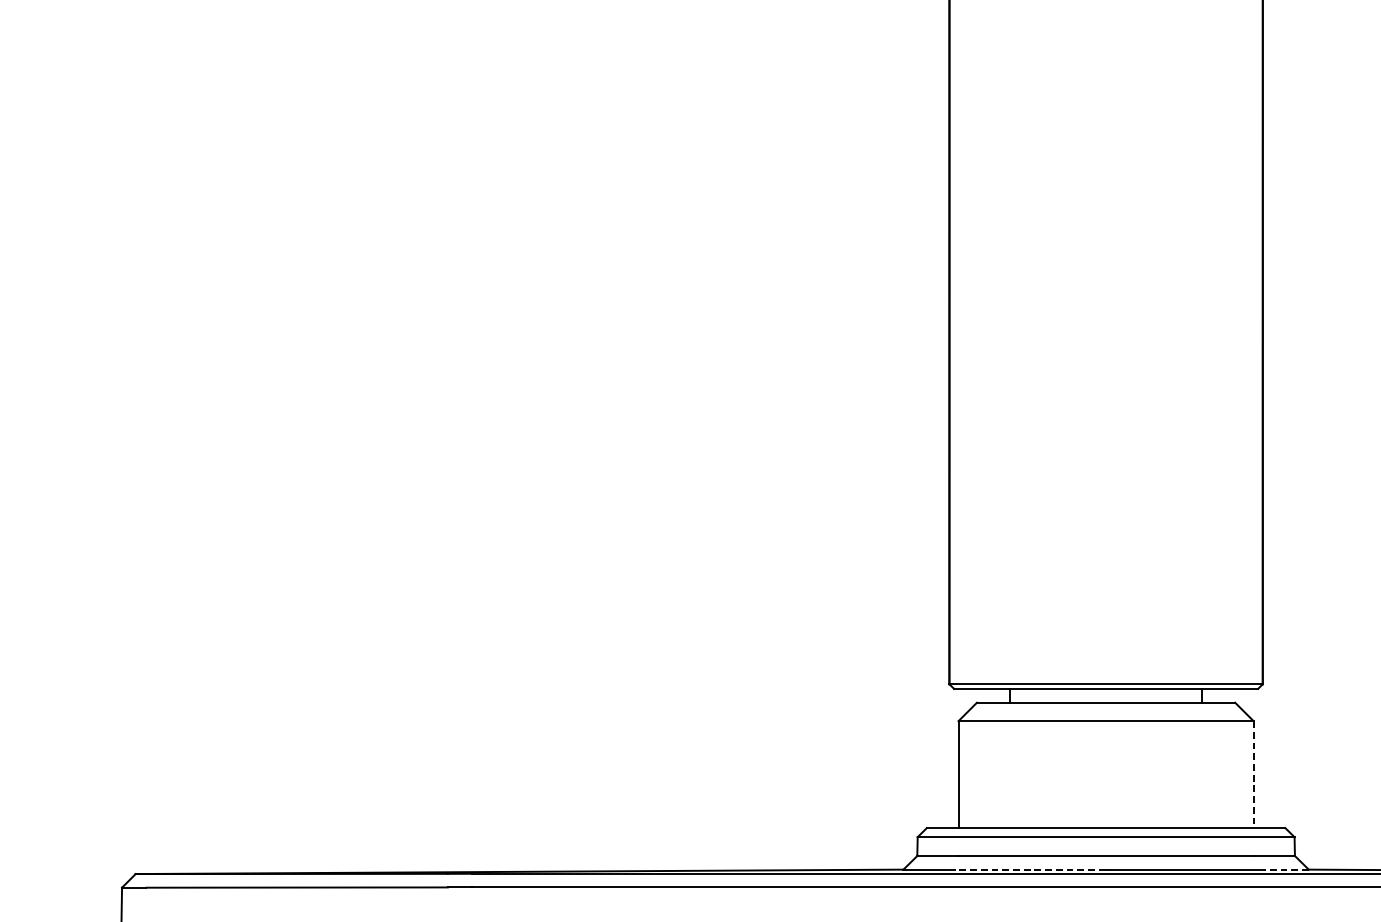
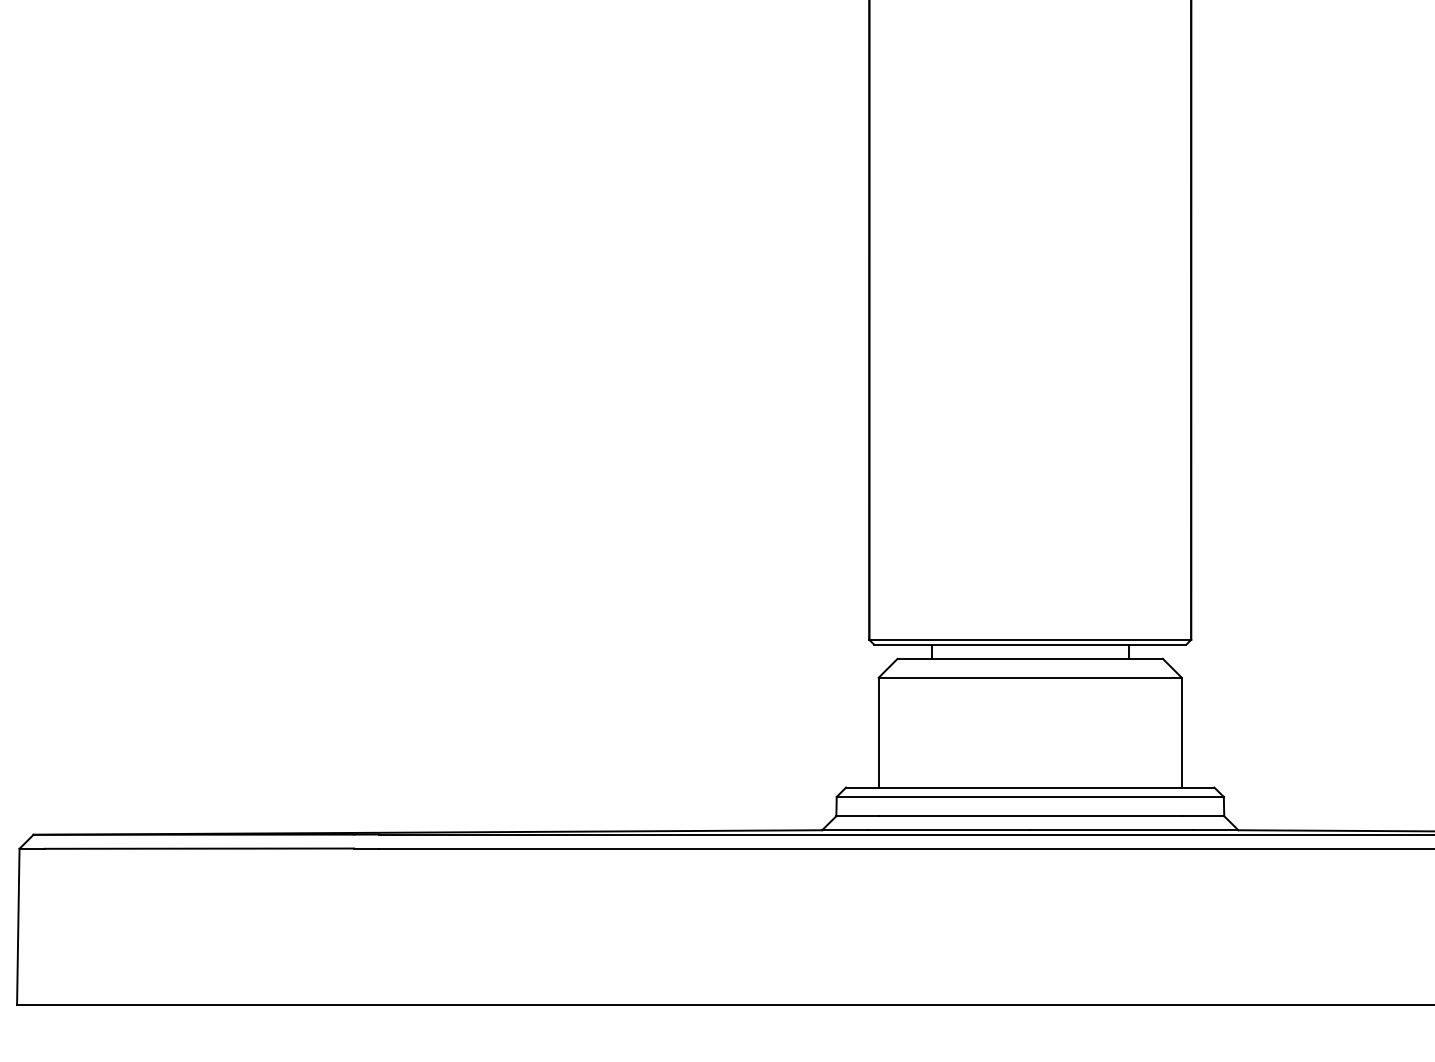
line: (1253, 774) -> (1181, 732), dashed -> solid
line: (1026, 869) -> (948, 830), dashed -> solid
line: (1286, 869) -> (1215, 830), dashed -> solid

